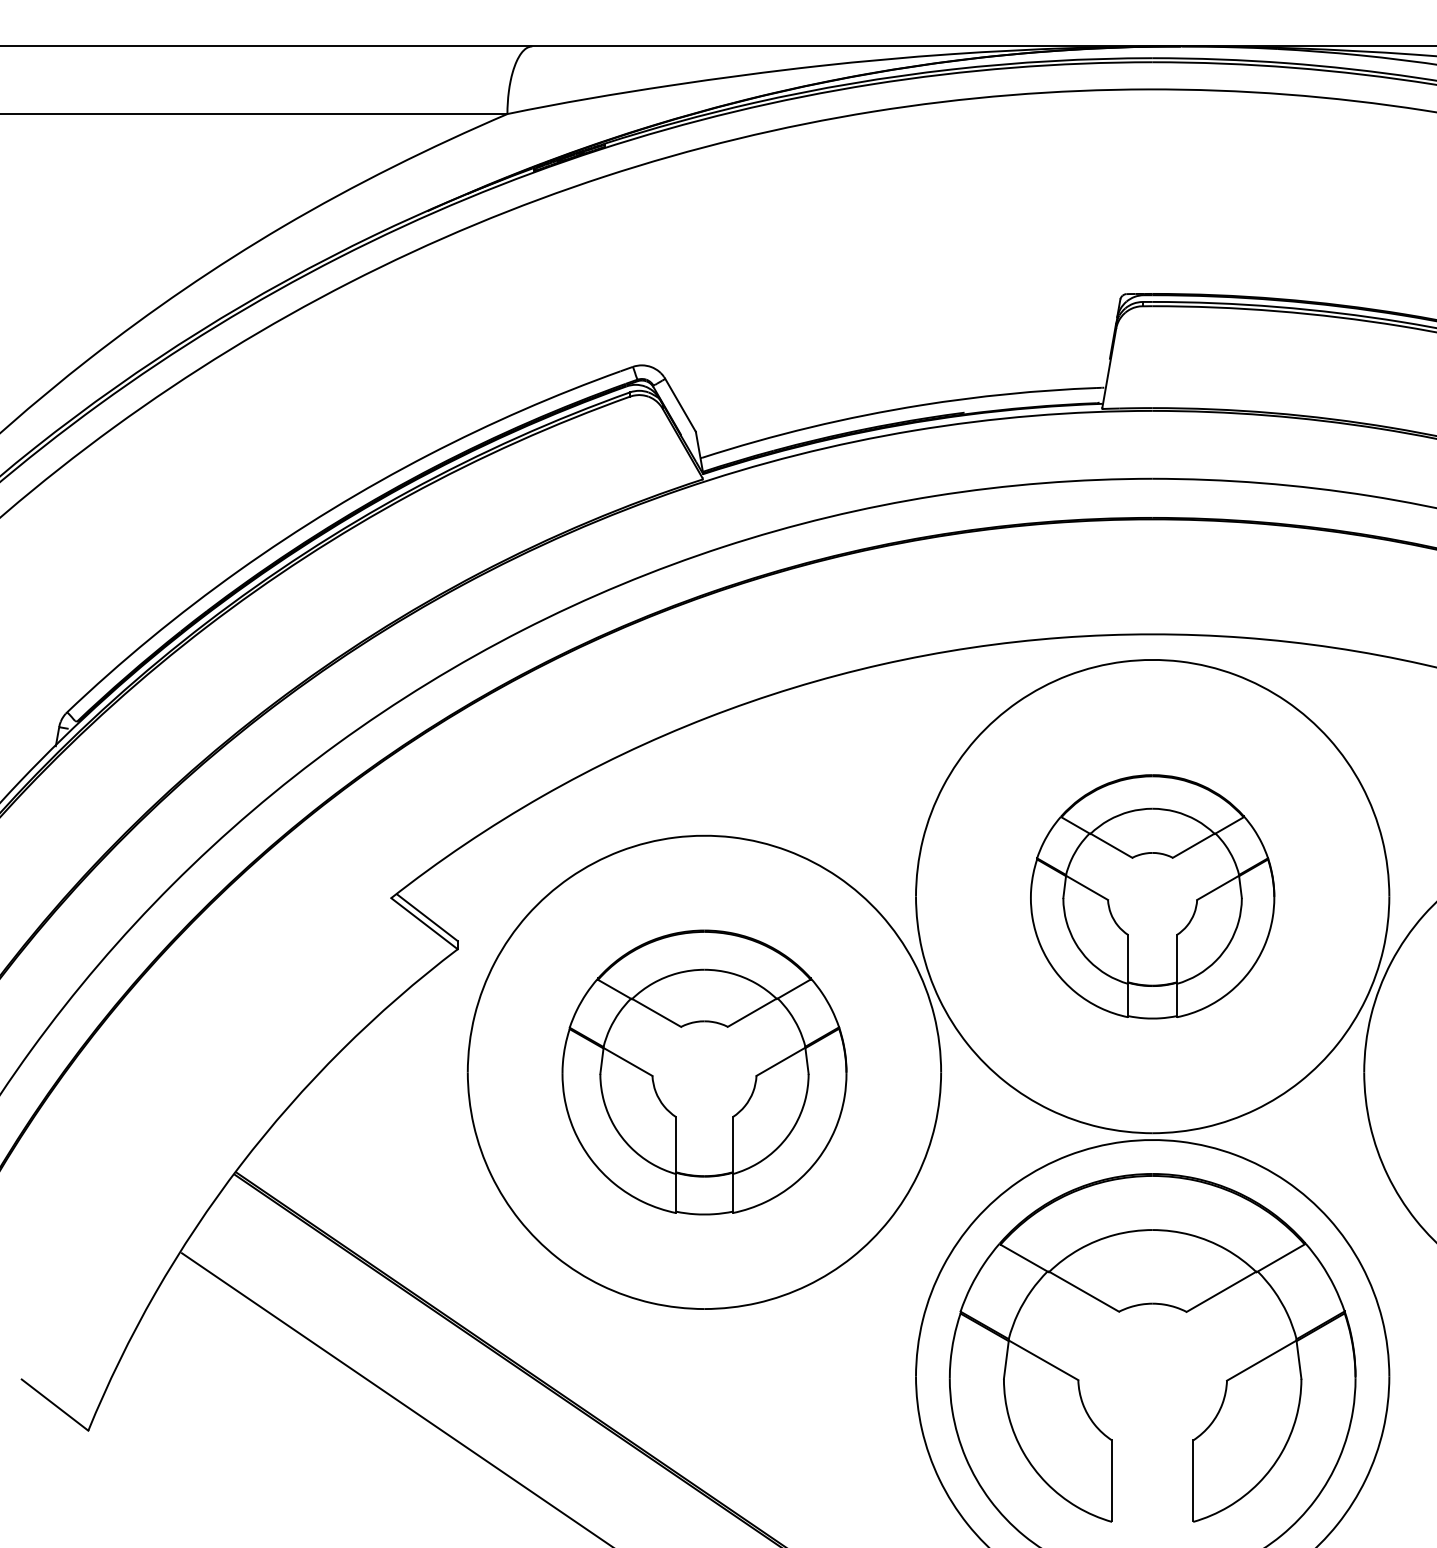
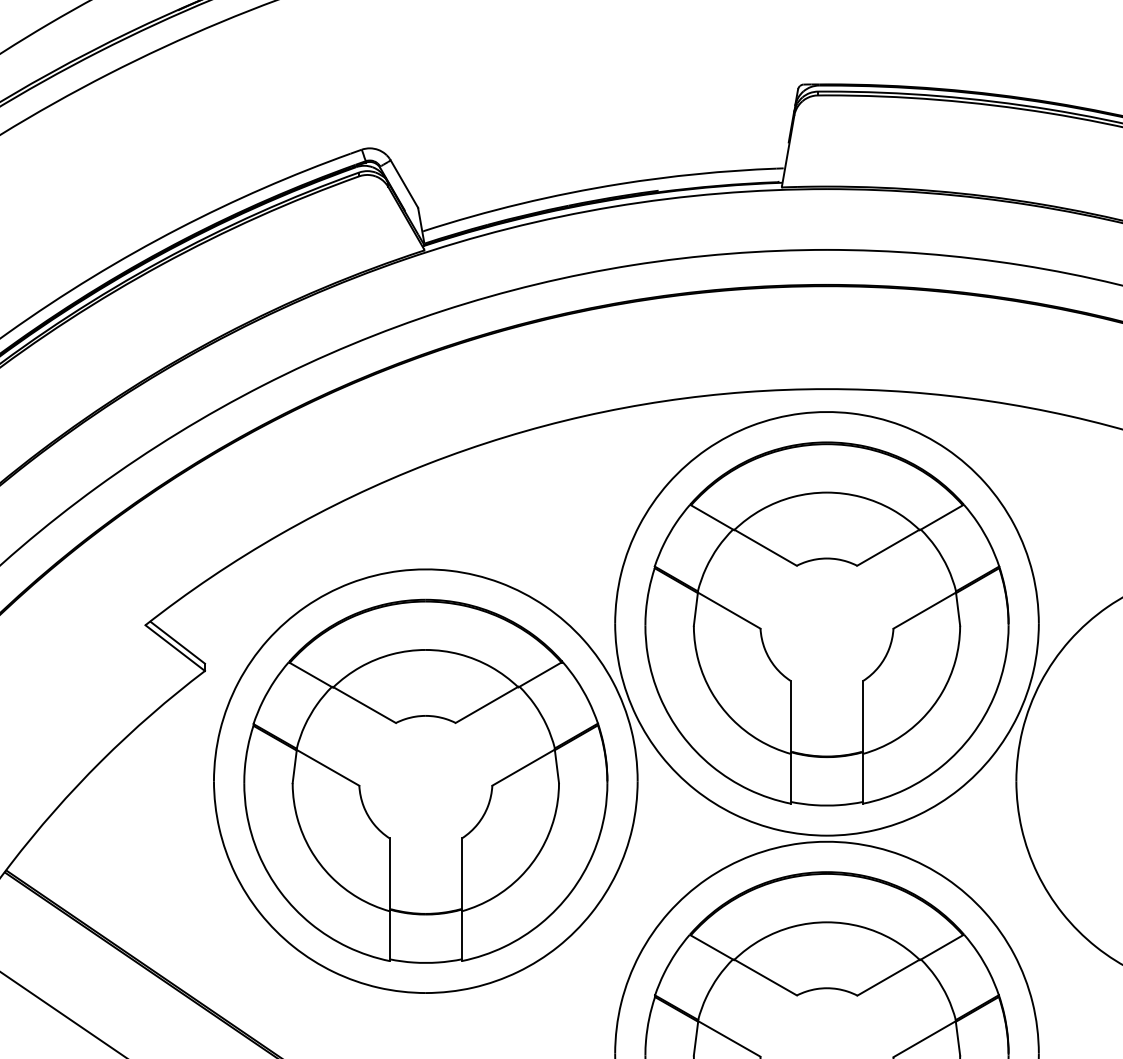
part: (1152, 896) -> (826, 623), size x1.67
part: (704, 1072) -> (425, 781), size x1.43

